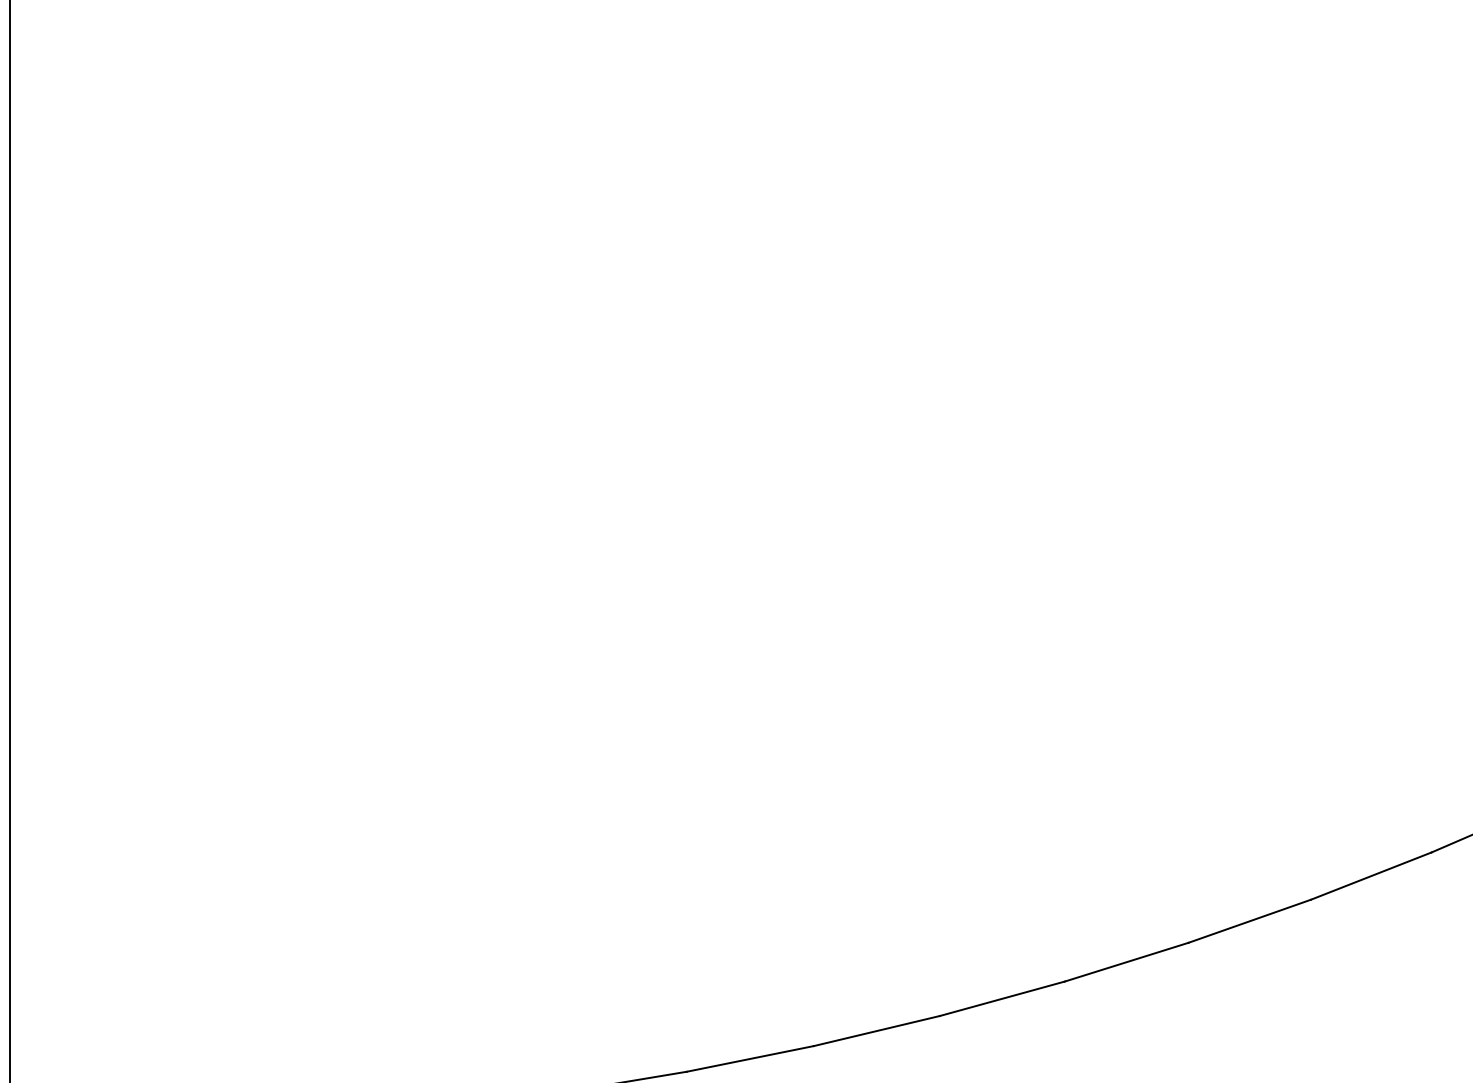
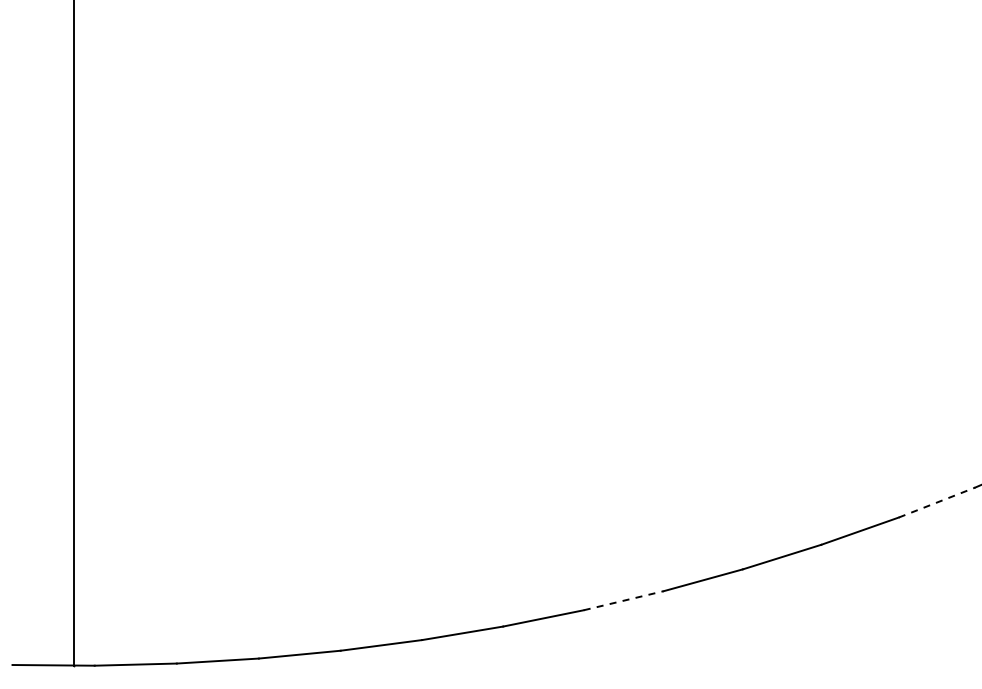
line: (1371, 876) -> (937, 502), solid -> dashed
line: (878, 1030) -> (624, 600), solid -> dashed

